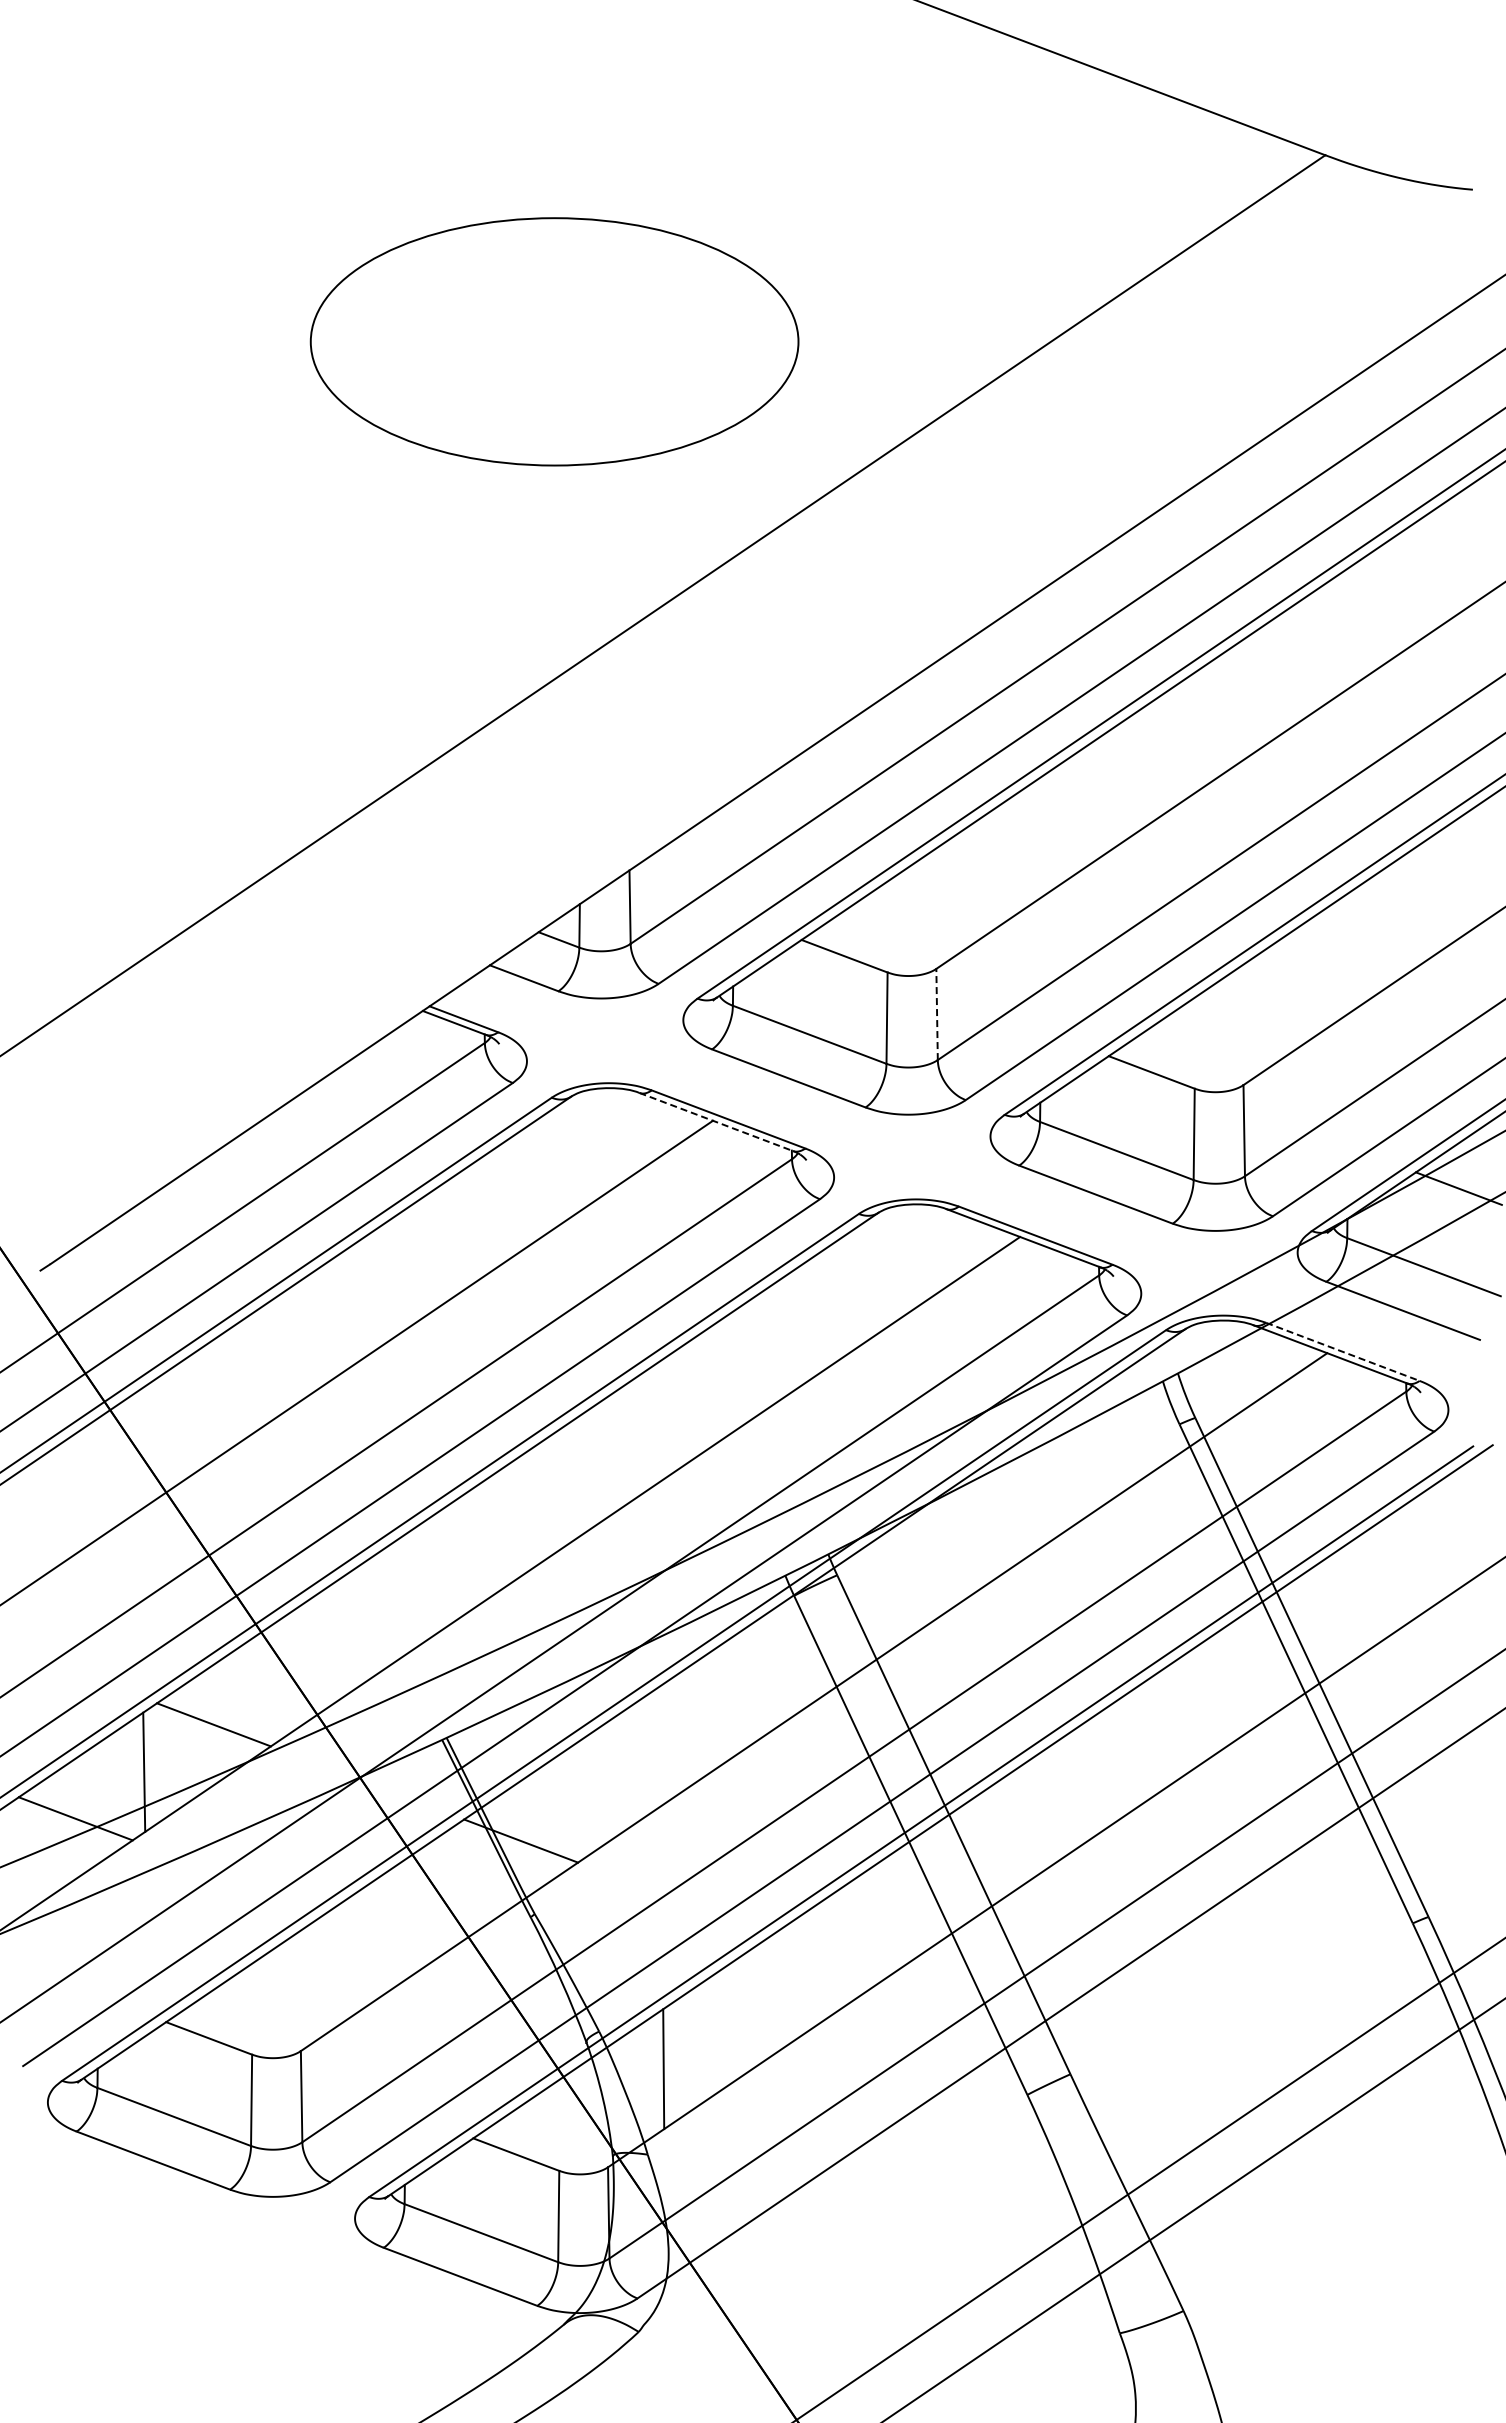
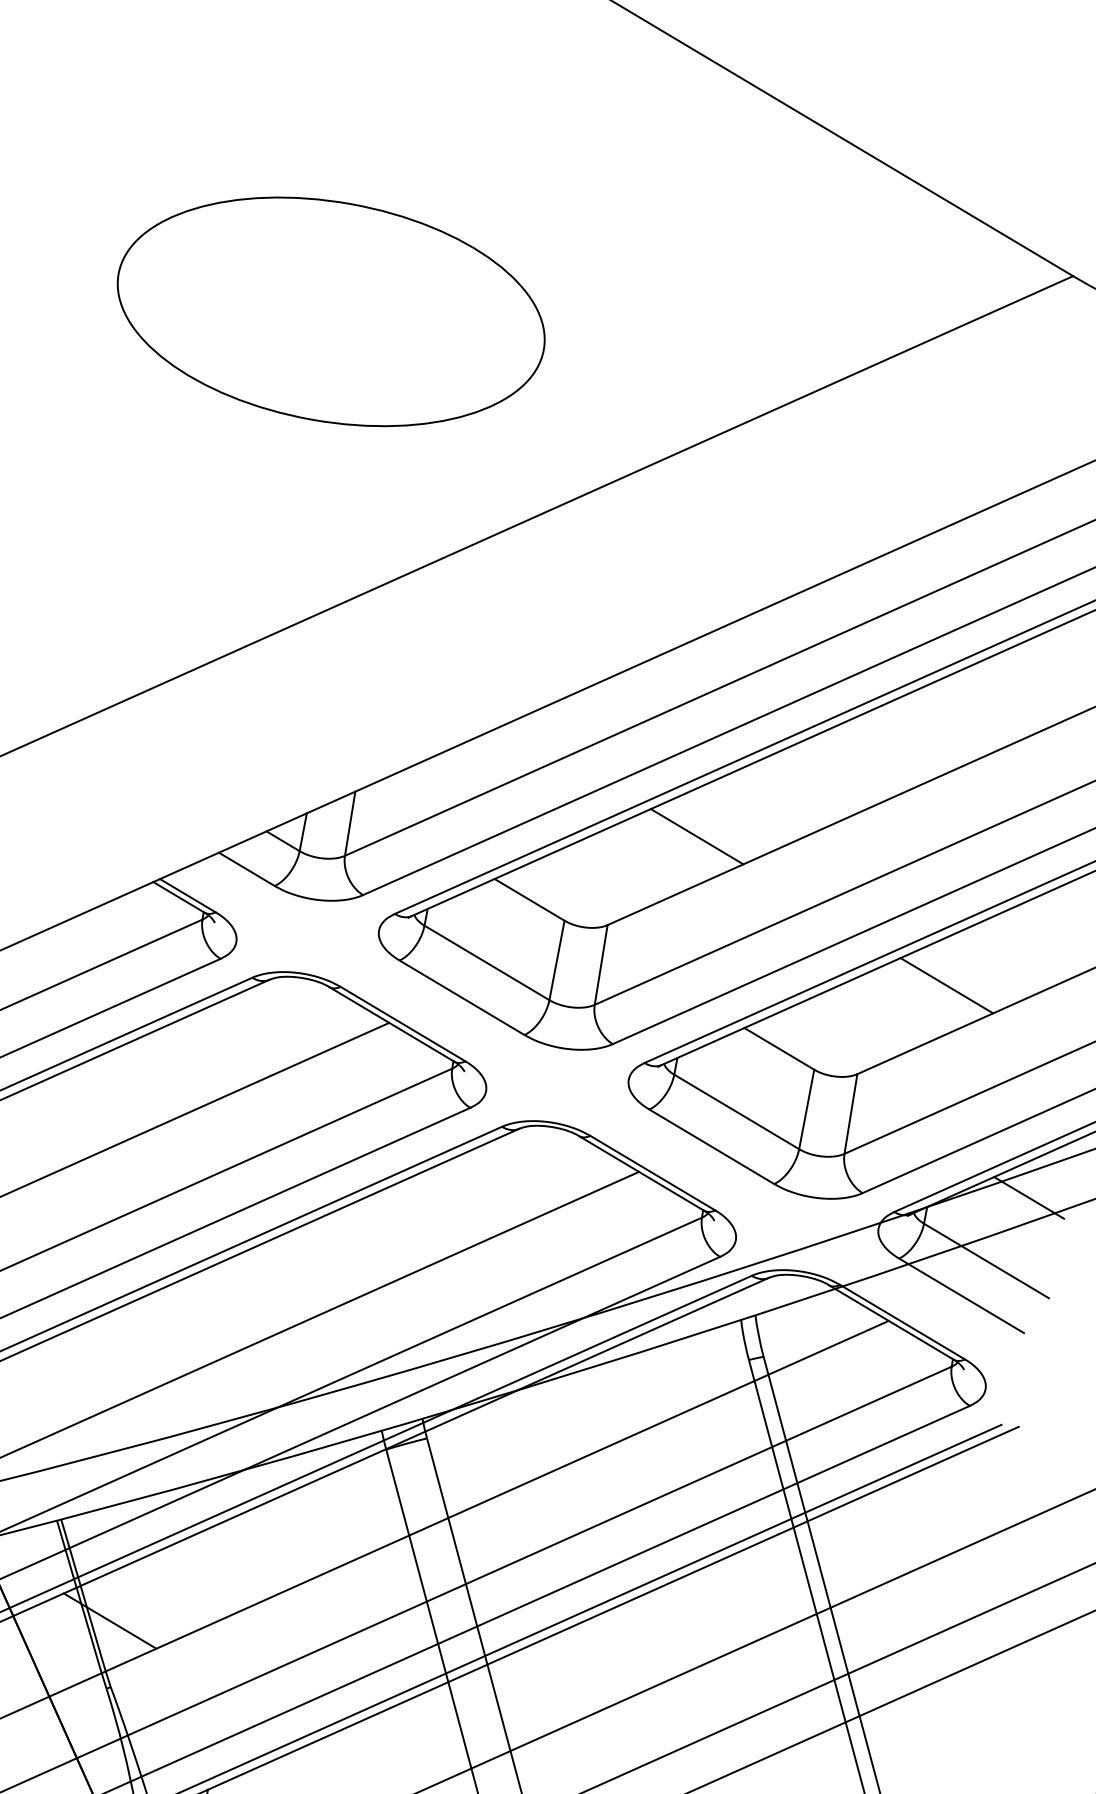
part: (554, 341) -> (331, 311), moved
line: (1018, 852) -> (697, 836), added
line: (1325, 968) -> (946, 985), added
line: (937, 1014) -> (601, 965), dashed -> solid
line: (716, 1122) -> (392, 1024), dashed -> solid
line: (1343, 1352) -> (903, 1322), dashed -> solid

